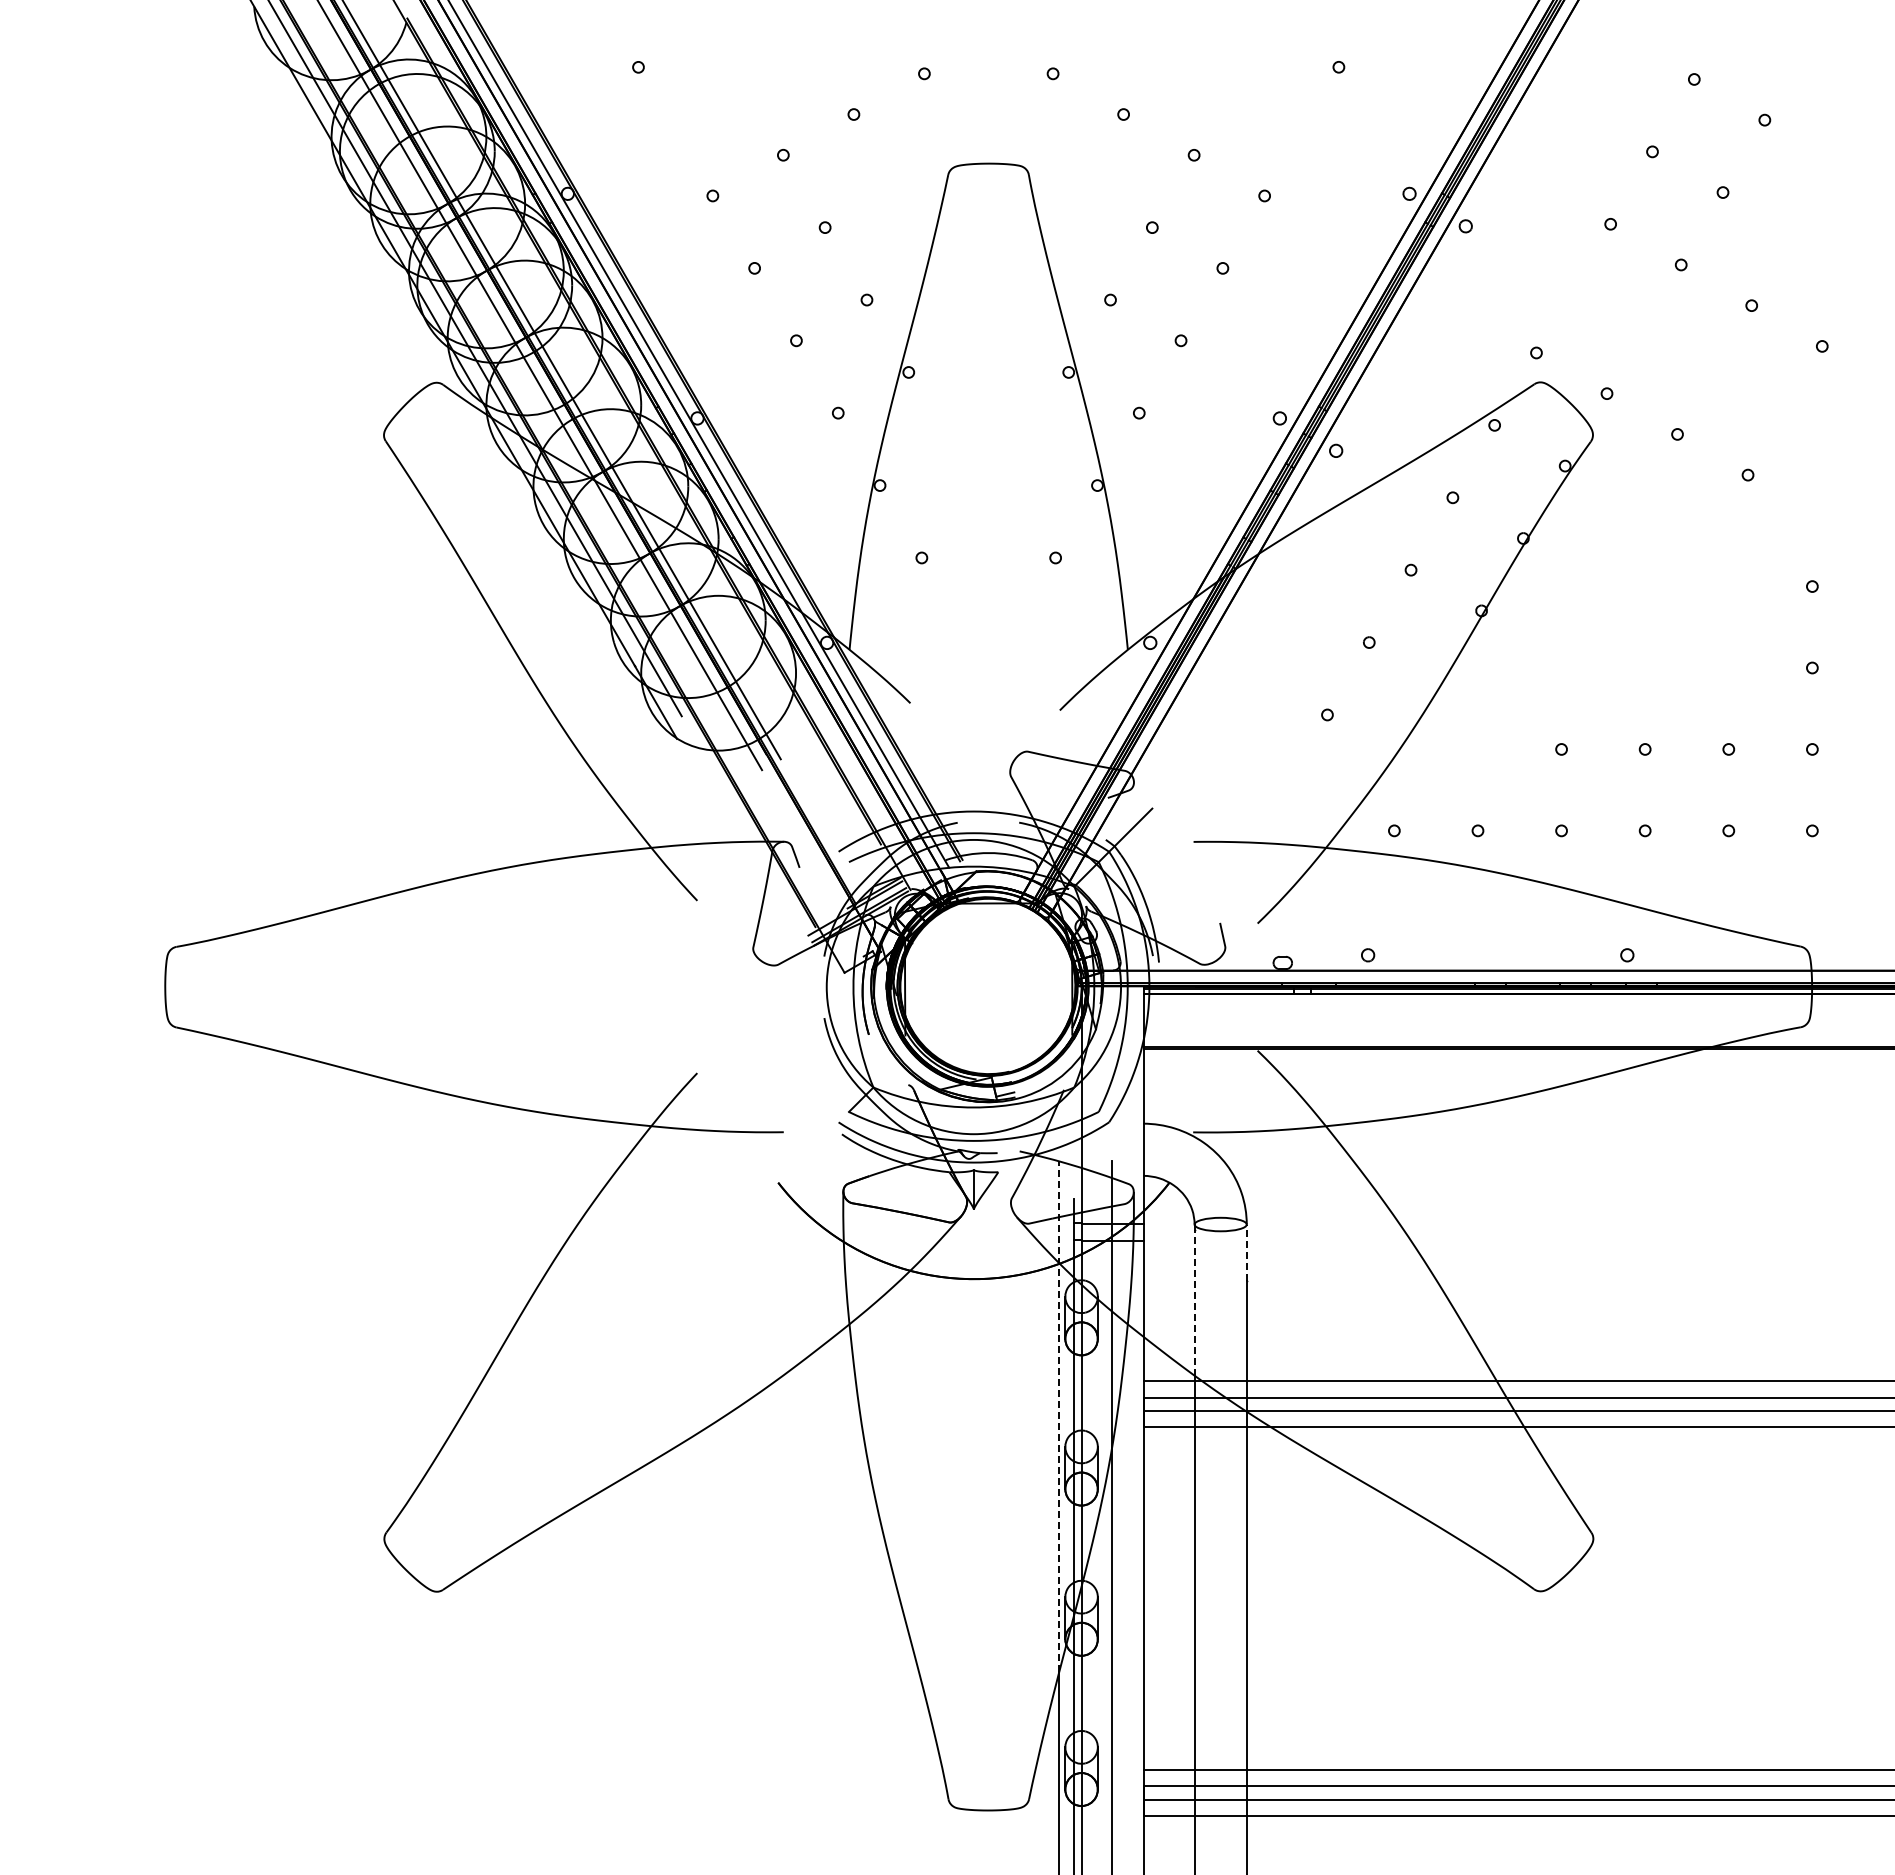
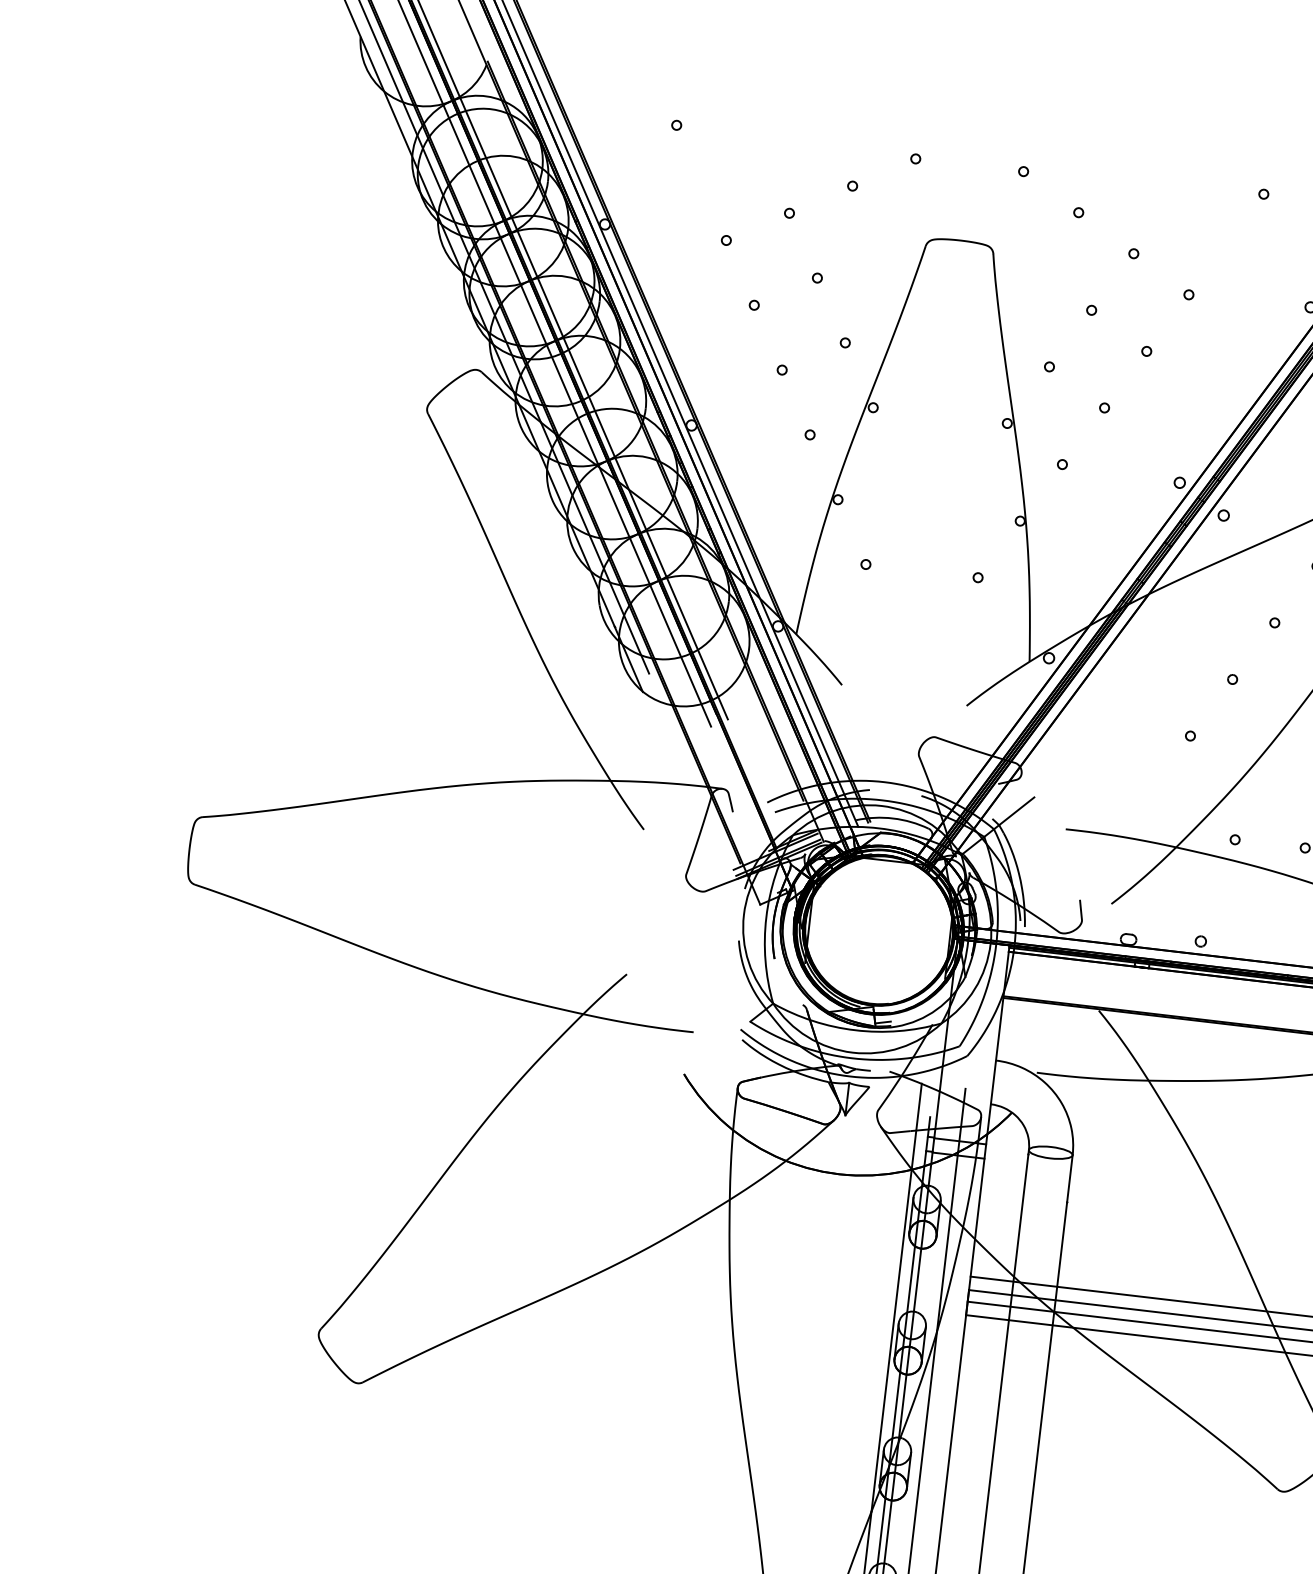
line: (1246, 1252) -> (1069, 1178), dashed -> solid
line: (1194, 1302) -> (1021, 1215), dashed -> solid
line: (1059, 1415) -> (896, 1296), dashed -> solid

